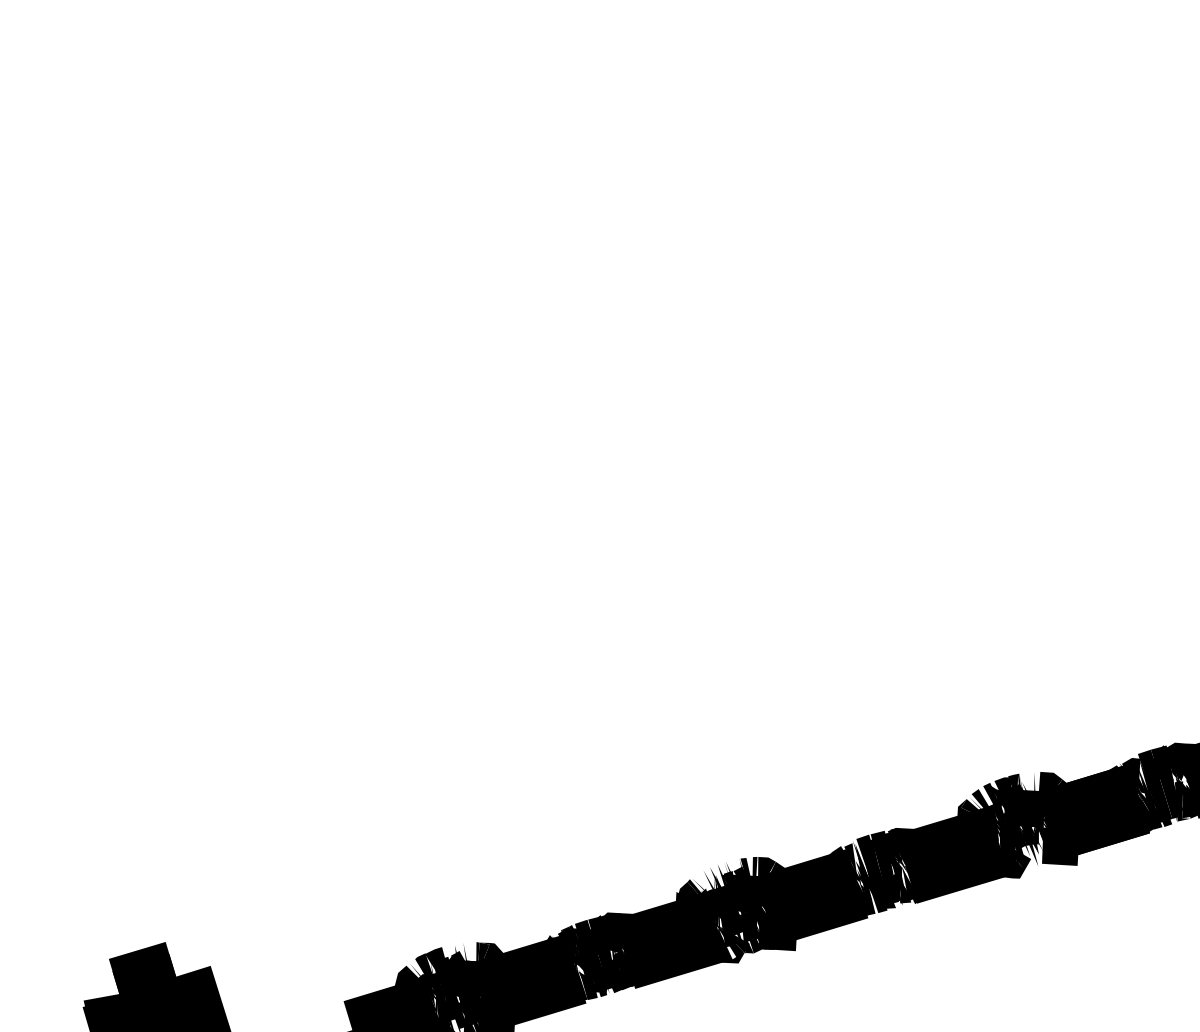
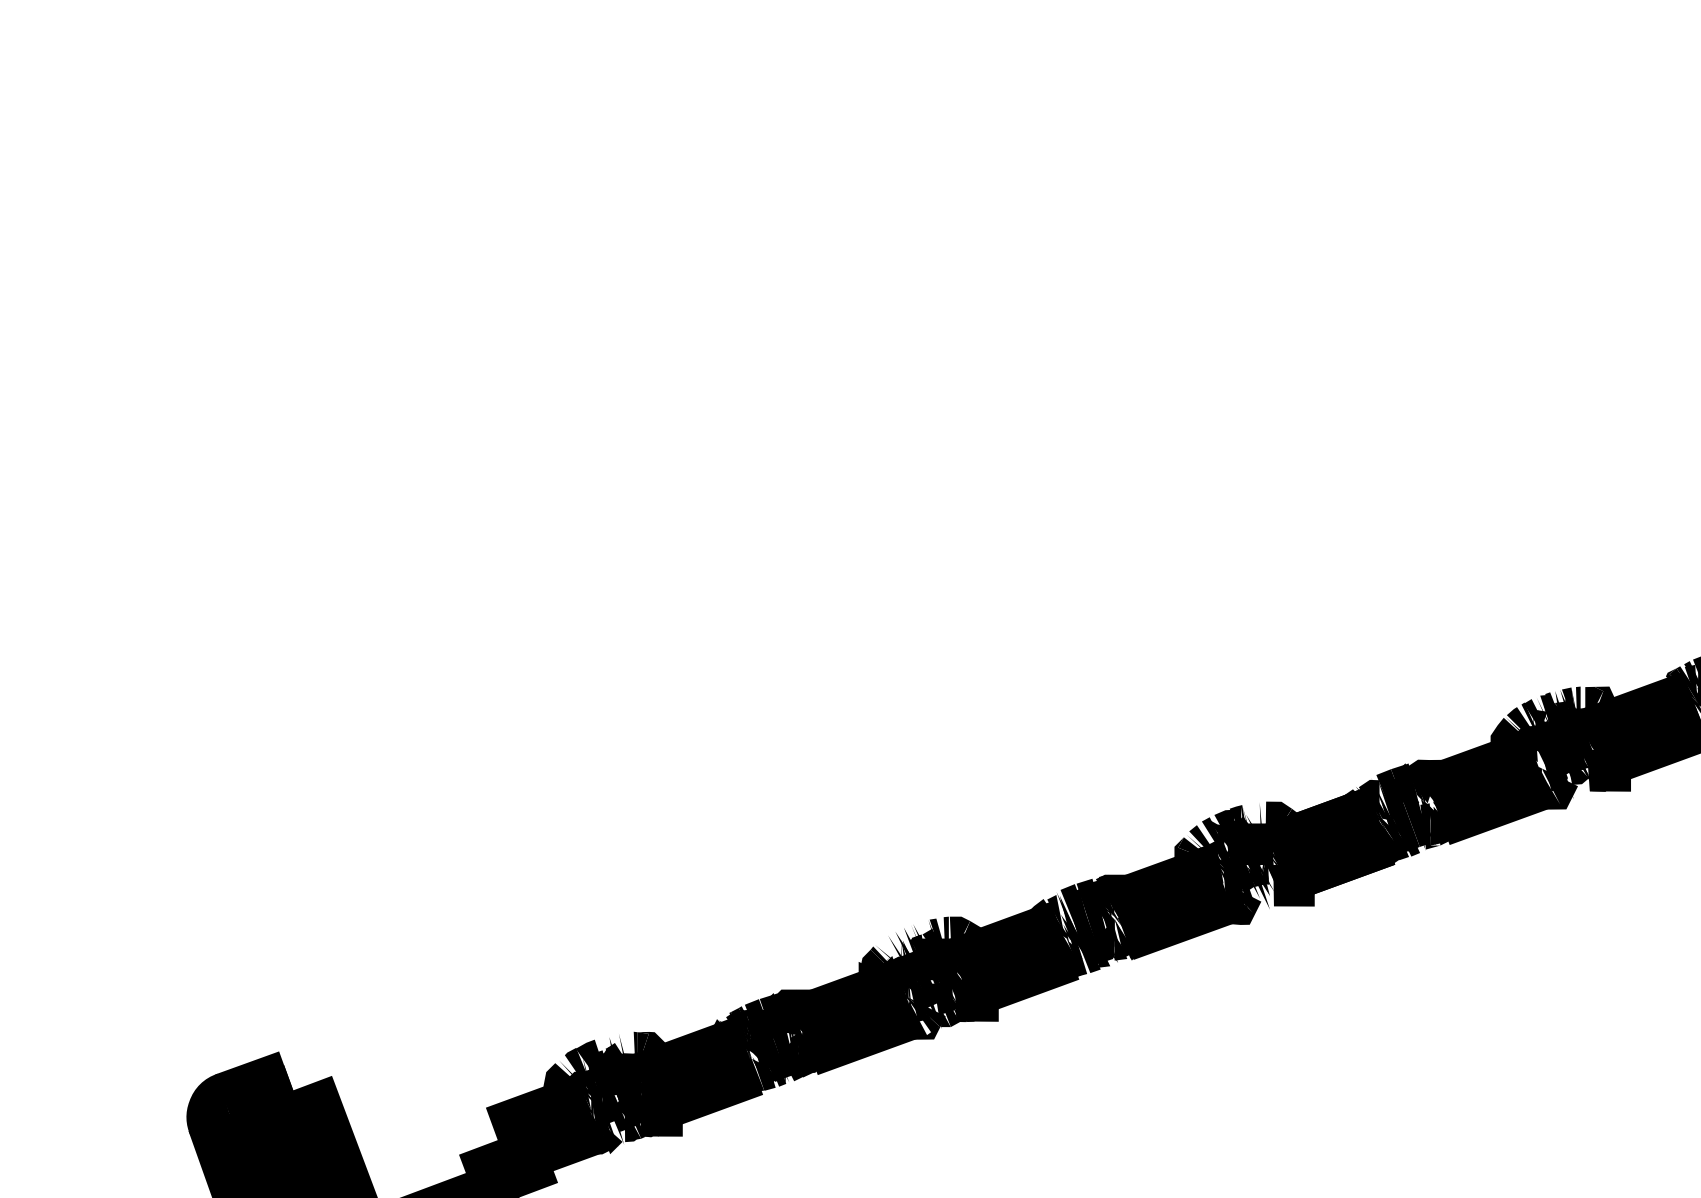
fill: (101, 984) -> (208, 1104), added

